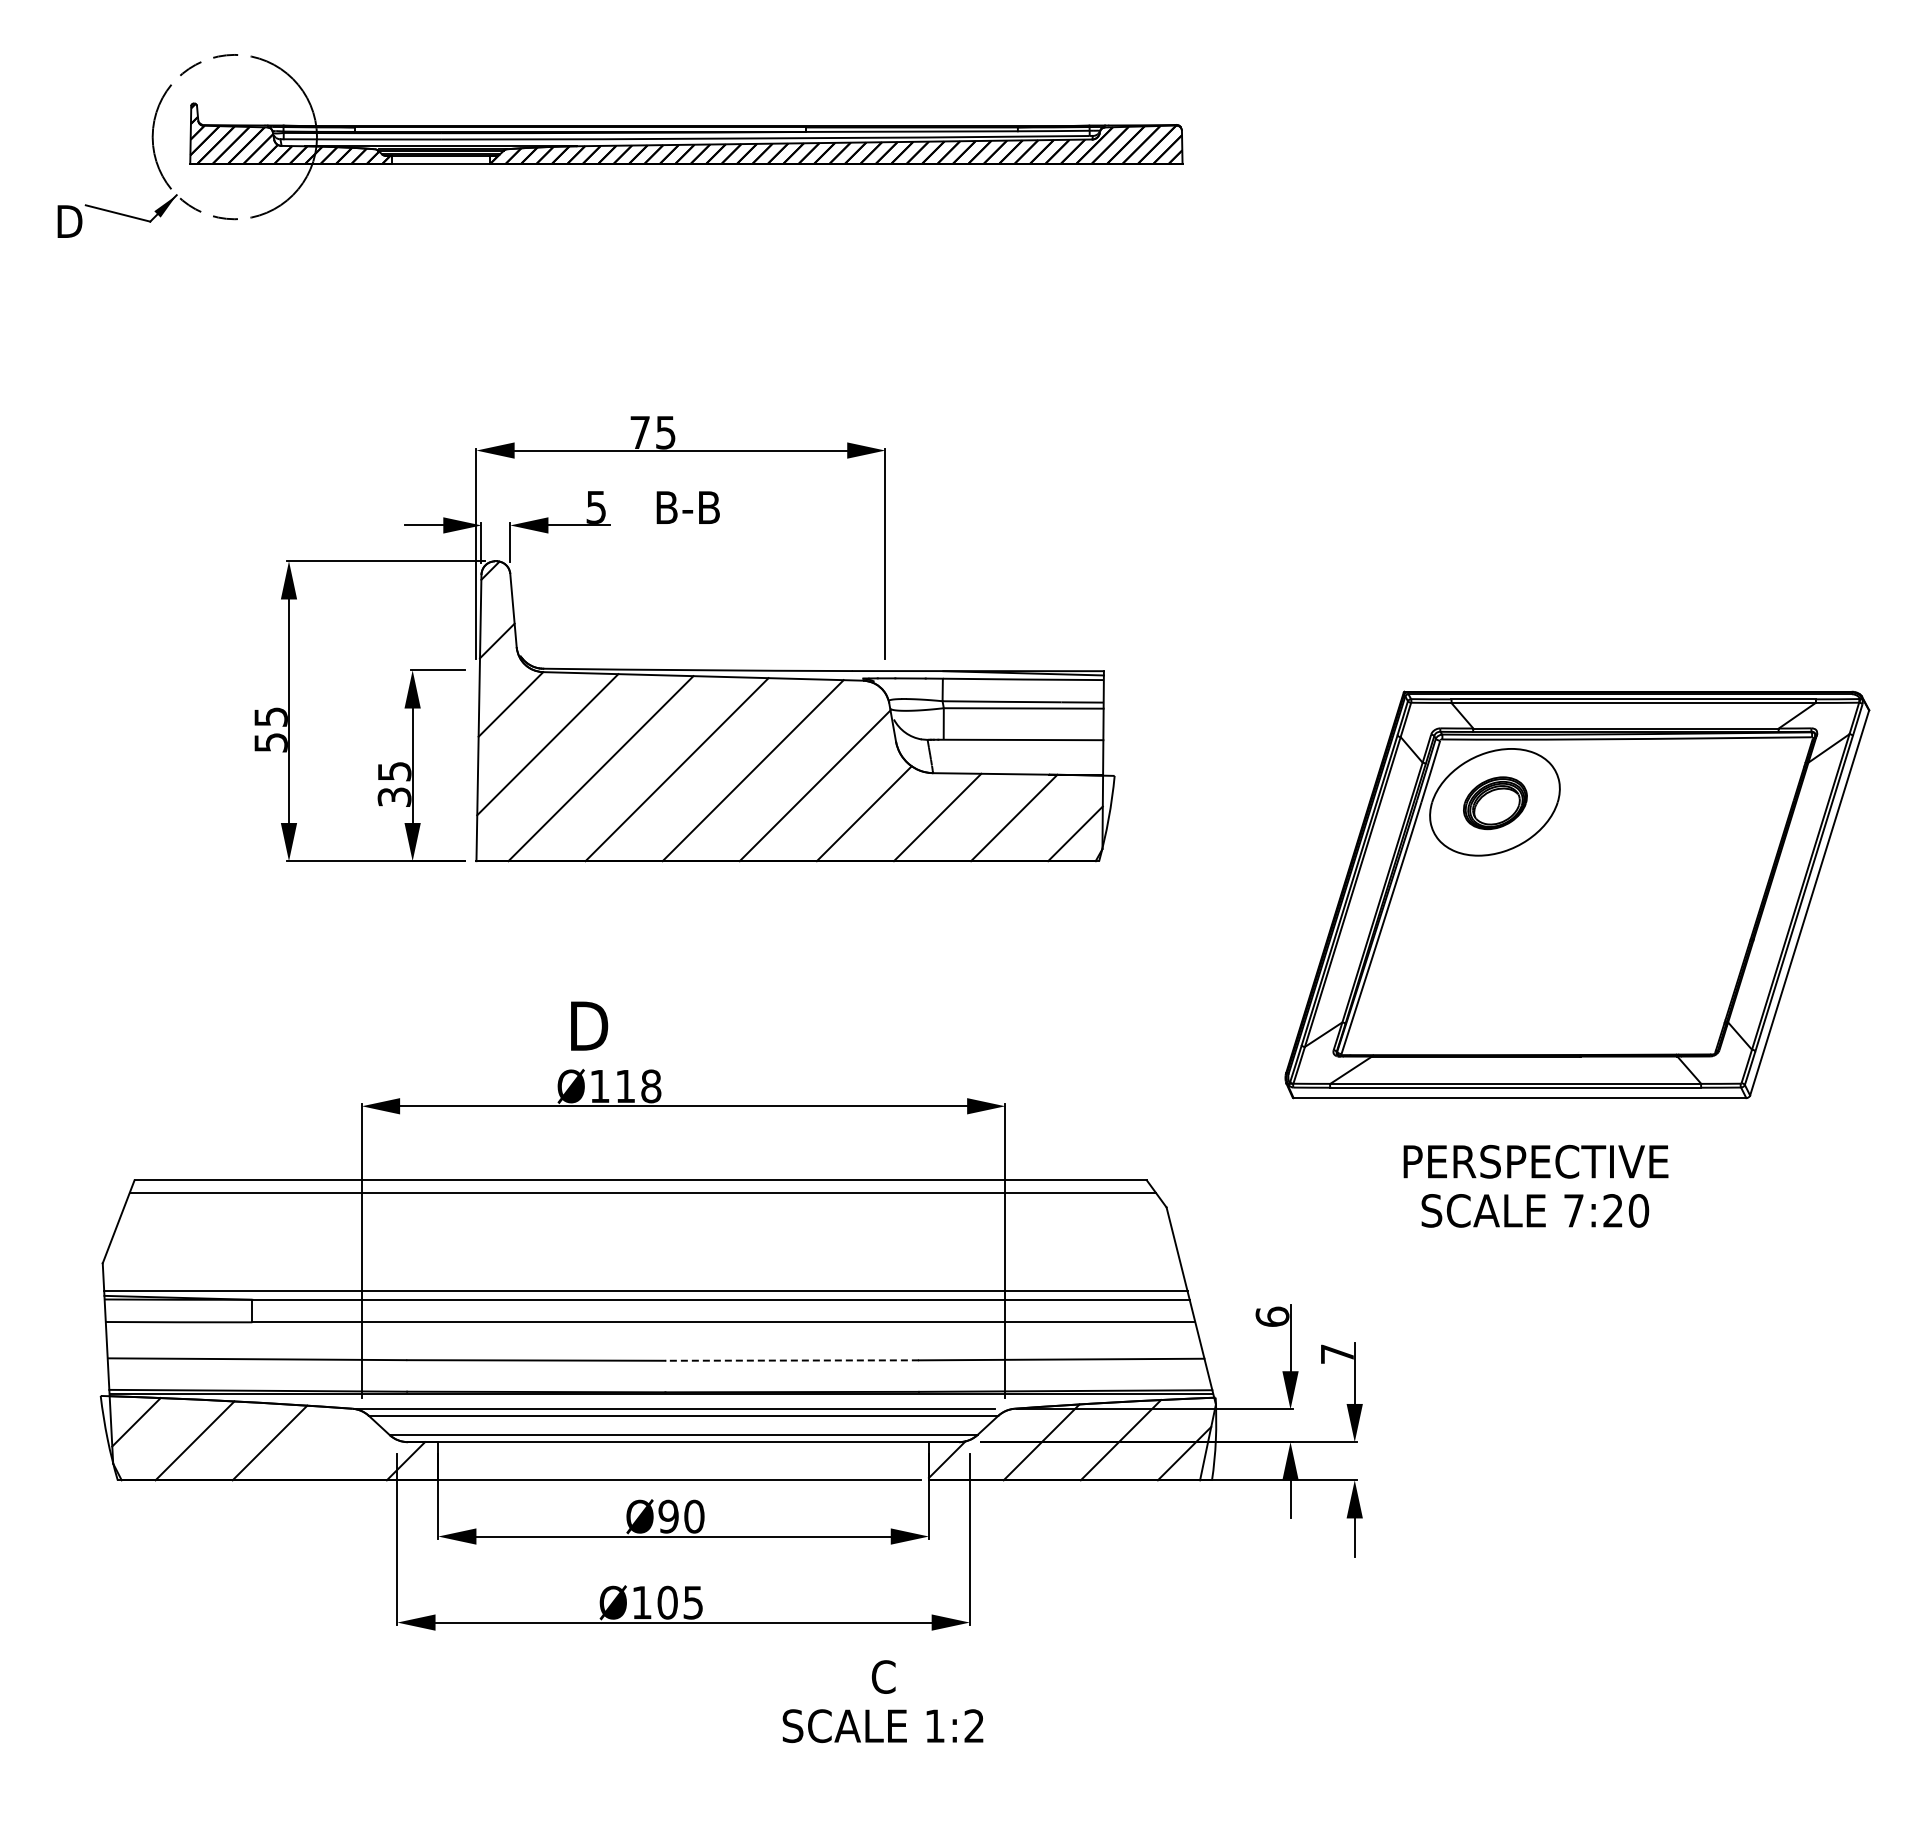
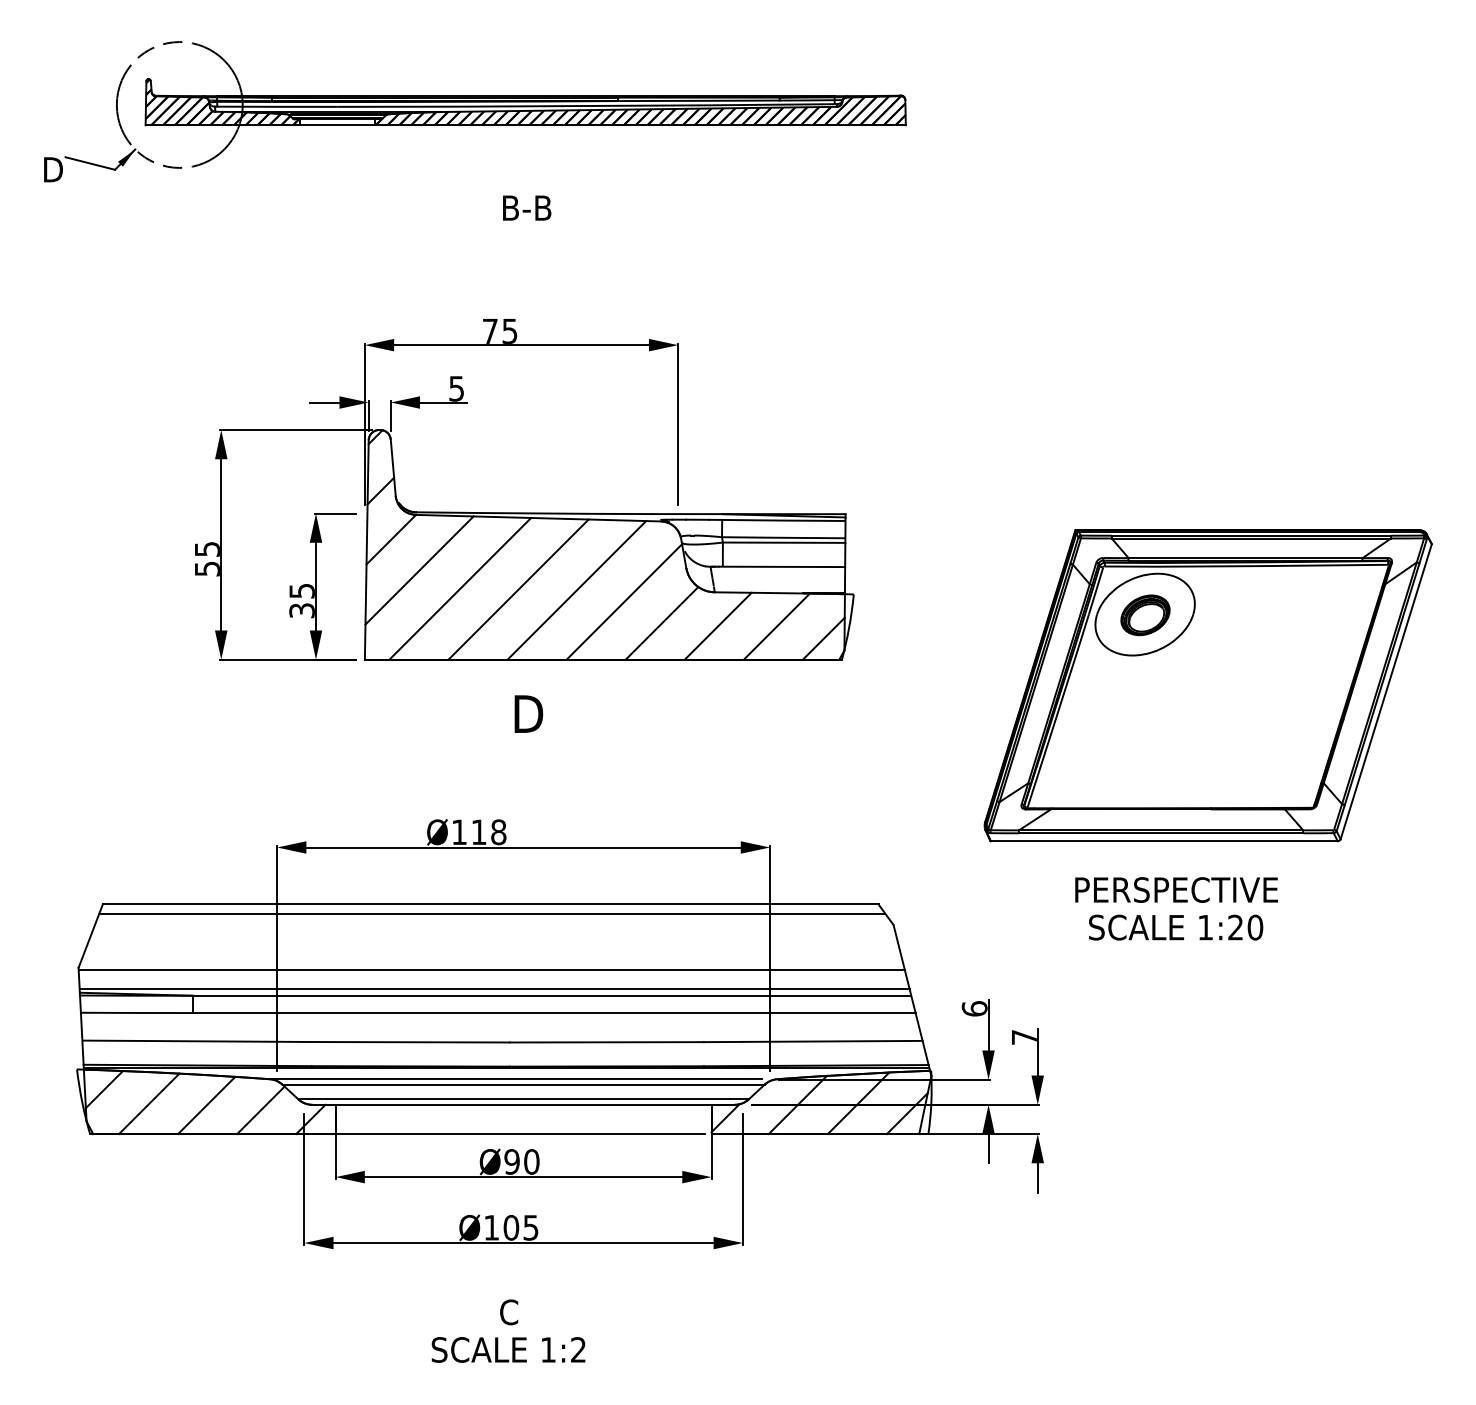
text: (687, 507) -> (526, 207), moved
text: (589, 1025) -> (528, 713), moved
text: (1573, 1210) -> (1205, 927), 7:20 -> 1:20
line: (641, 1266) -> (491, 970), added
line: (792, 1360) -> (606, 1042), dashed -> solid
line: (340, 1449) -> (260, 1110), added
text: (882, 1701) -> (508, 1331), moved

